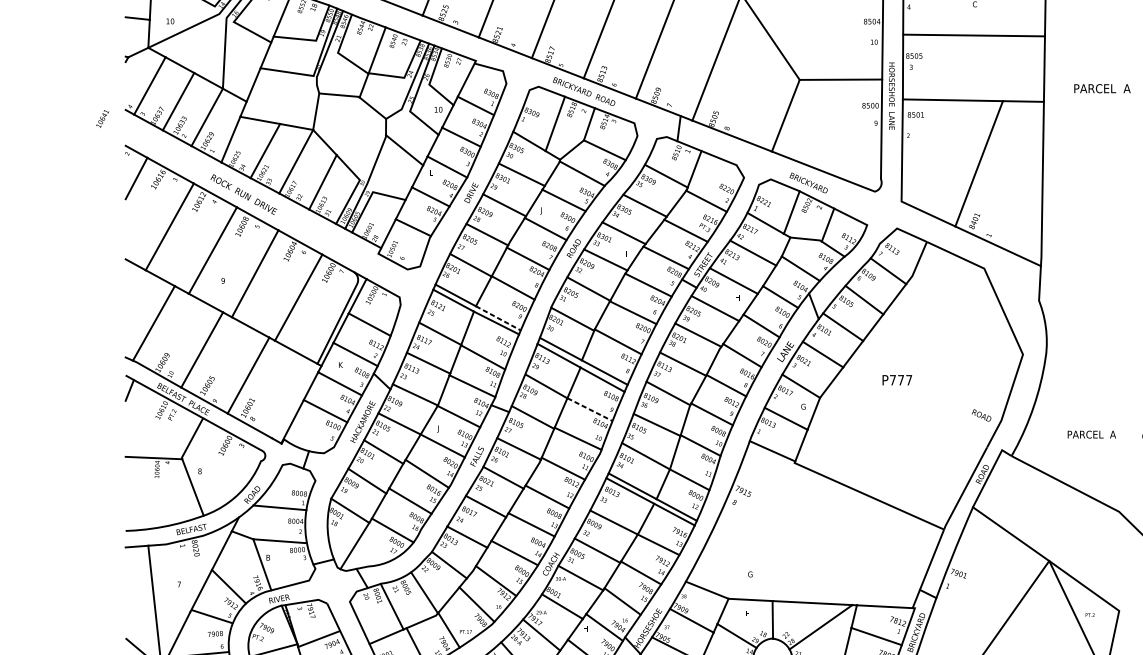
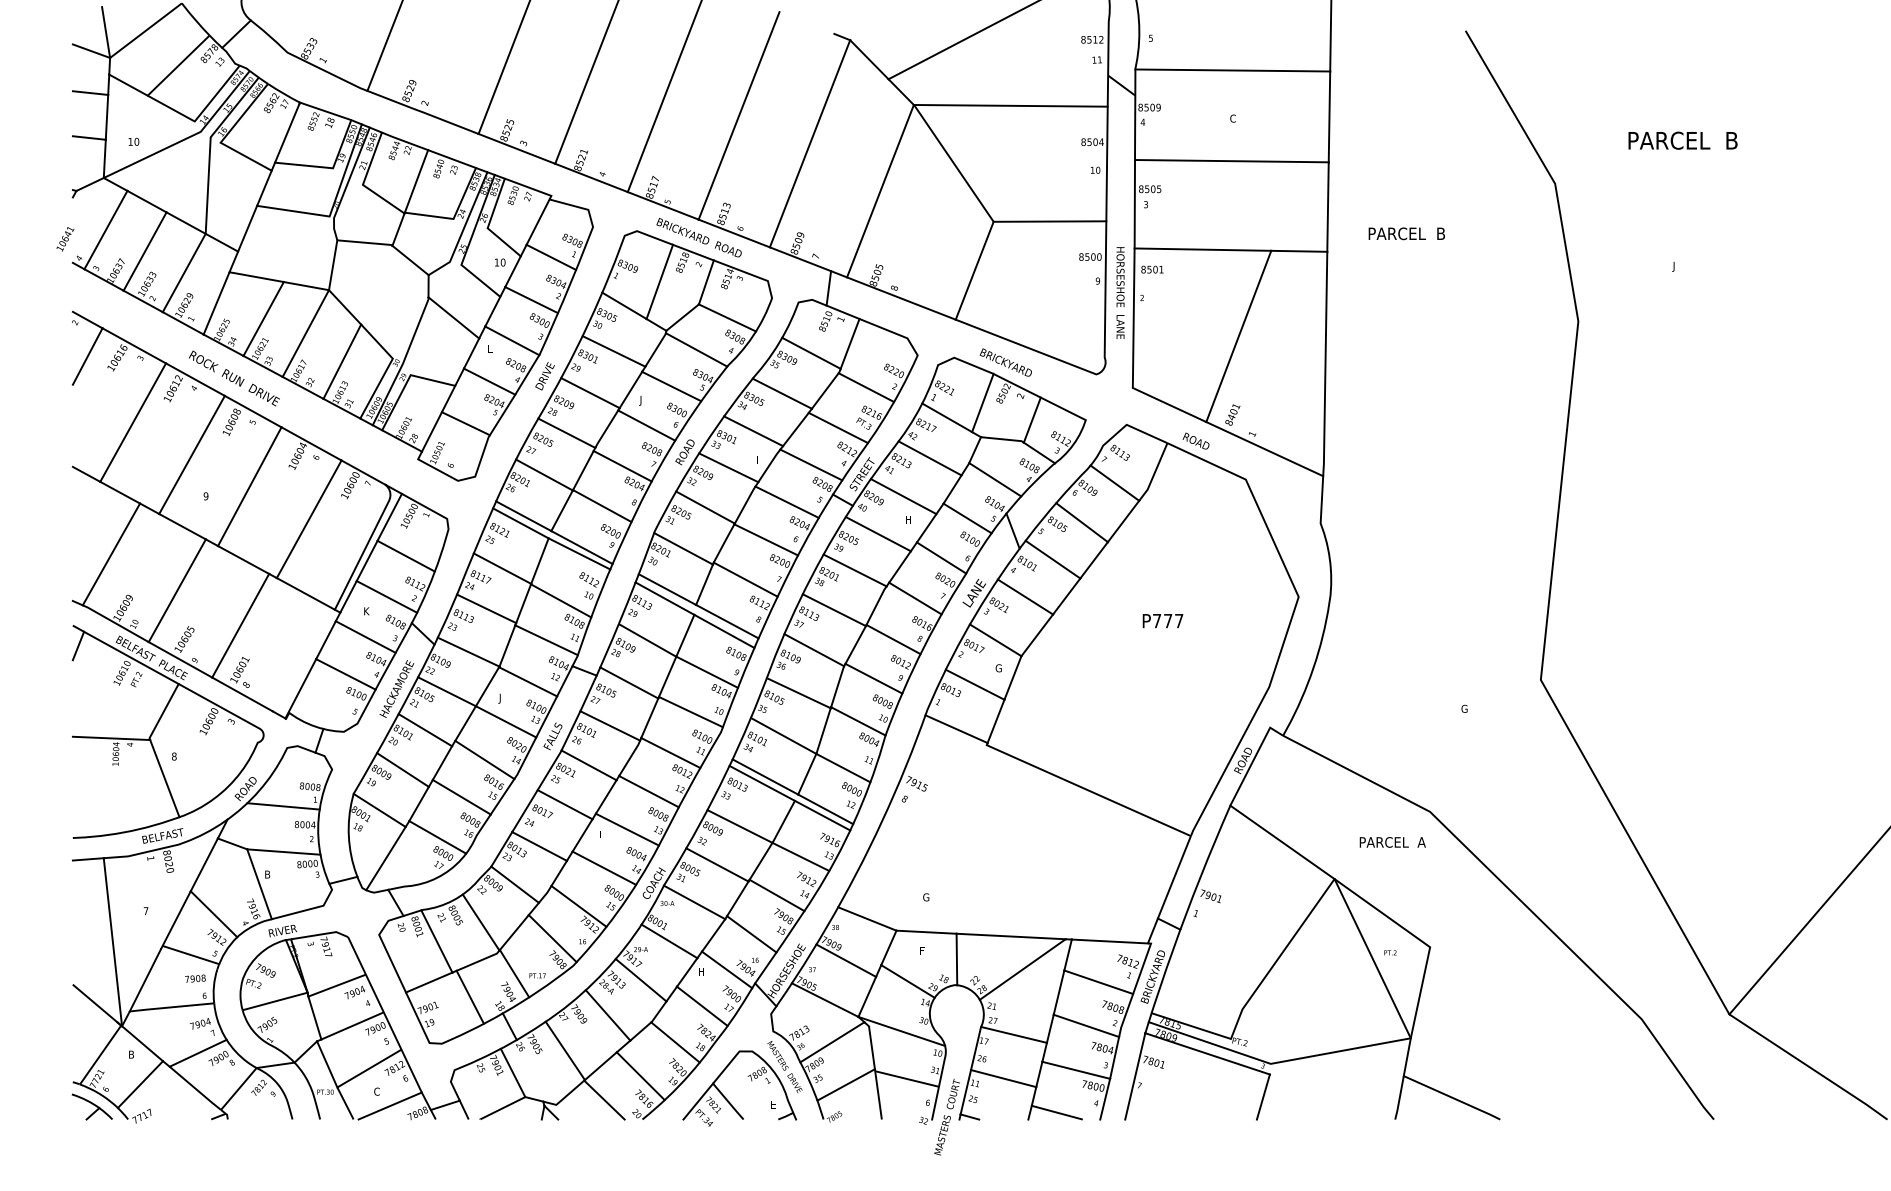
text: (1126, 88) -> (1440, 233), PARCEL  A -> PARCEL  B
text: (891, 95) -> (1120, 292), moved
text: (102, 119) -> (65, 239), moved
line: (498, 318) -> (581, 547), dashed -> solid
text: (896, 380) -> (1162, 621), moved
line: (590, 409) -> (707, 672), dashed -> solid
text: (981, 414) -> (1195, 440), moved
text: (1091, 434) -> (1392, 842), moved

